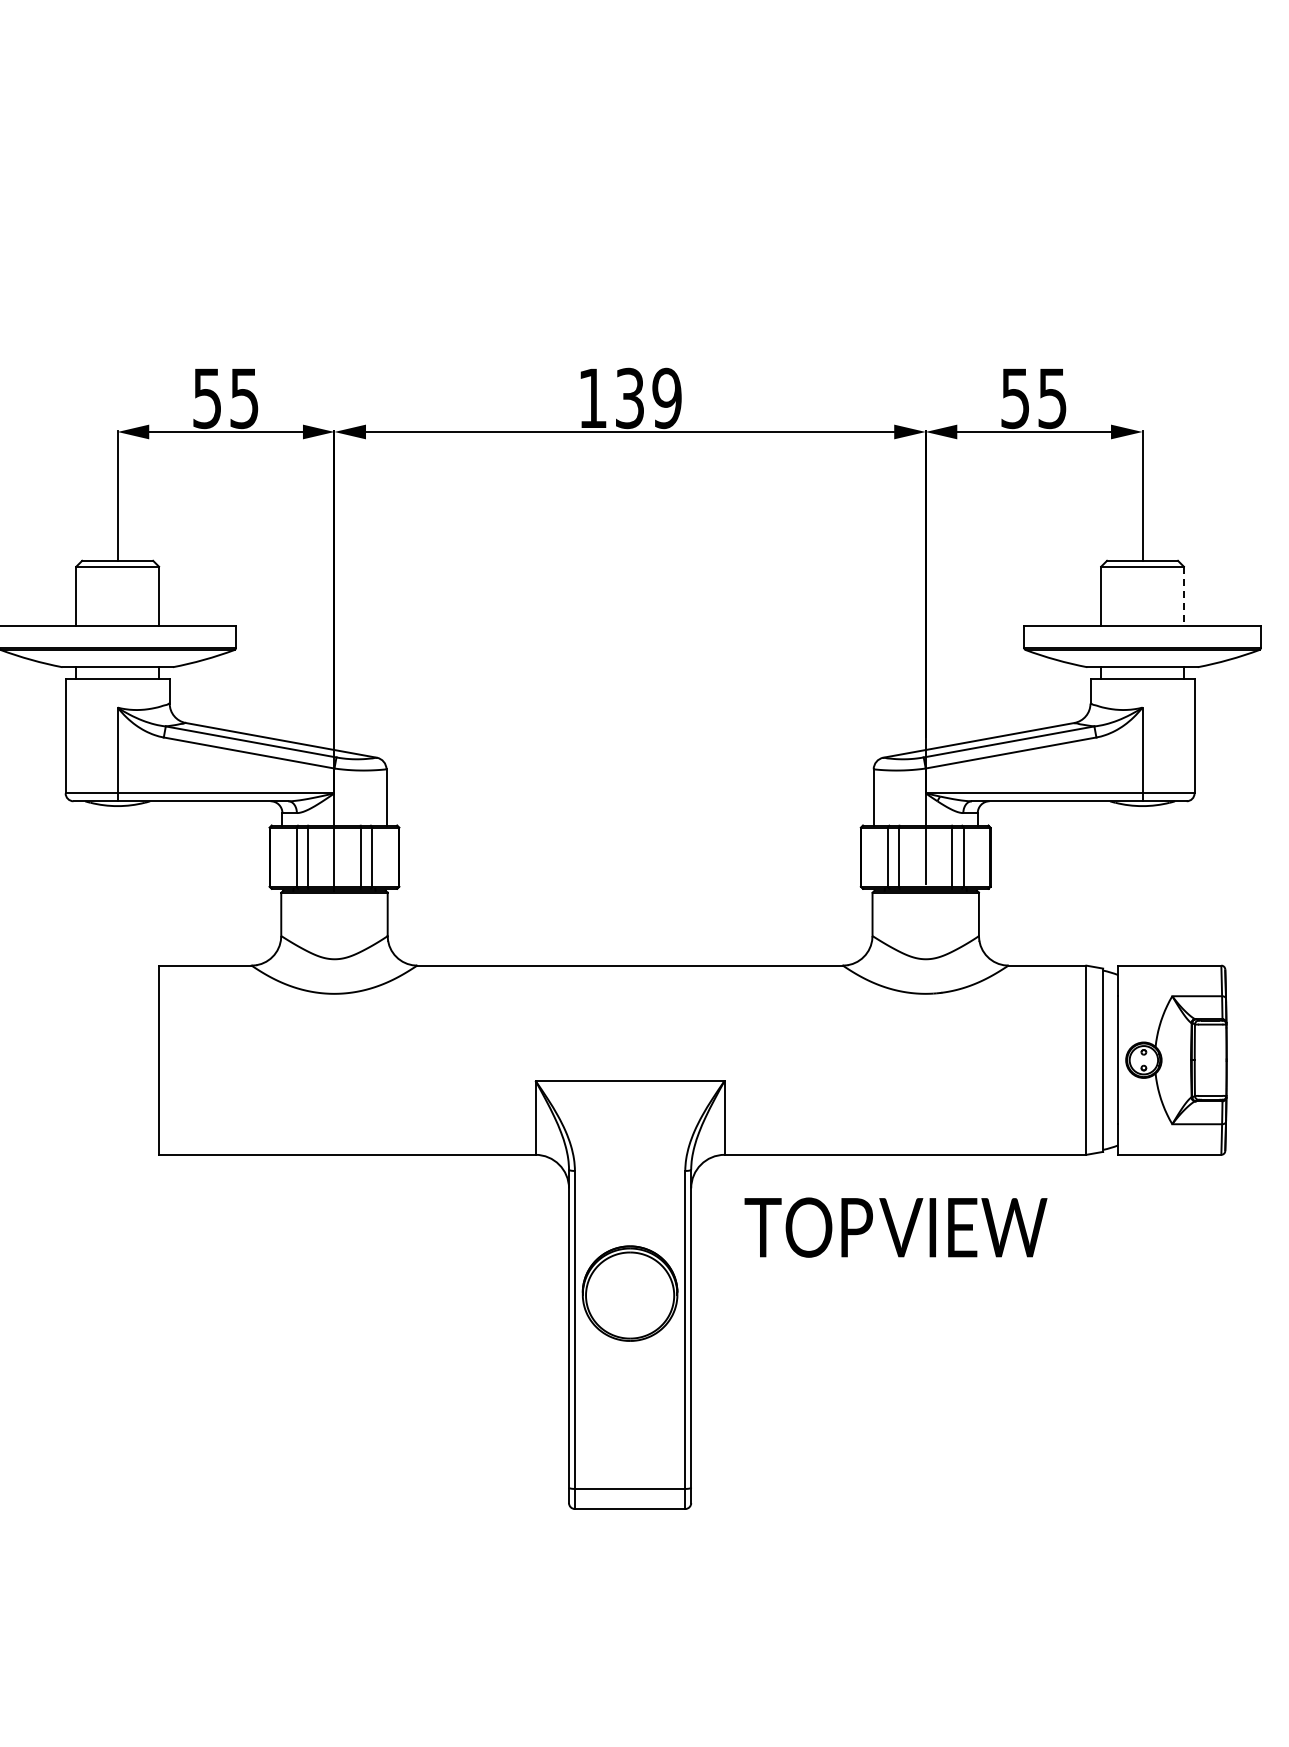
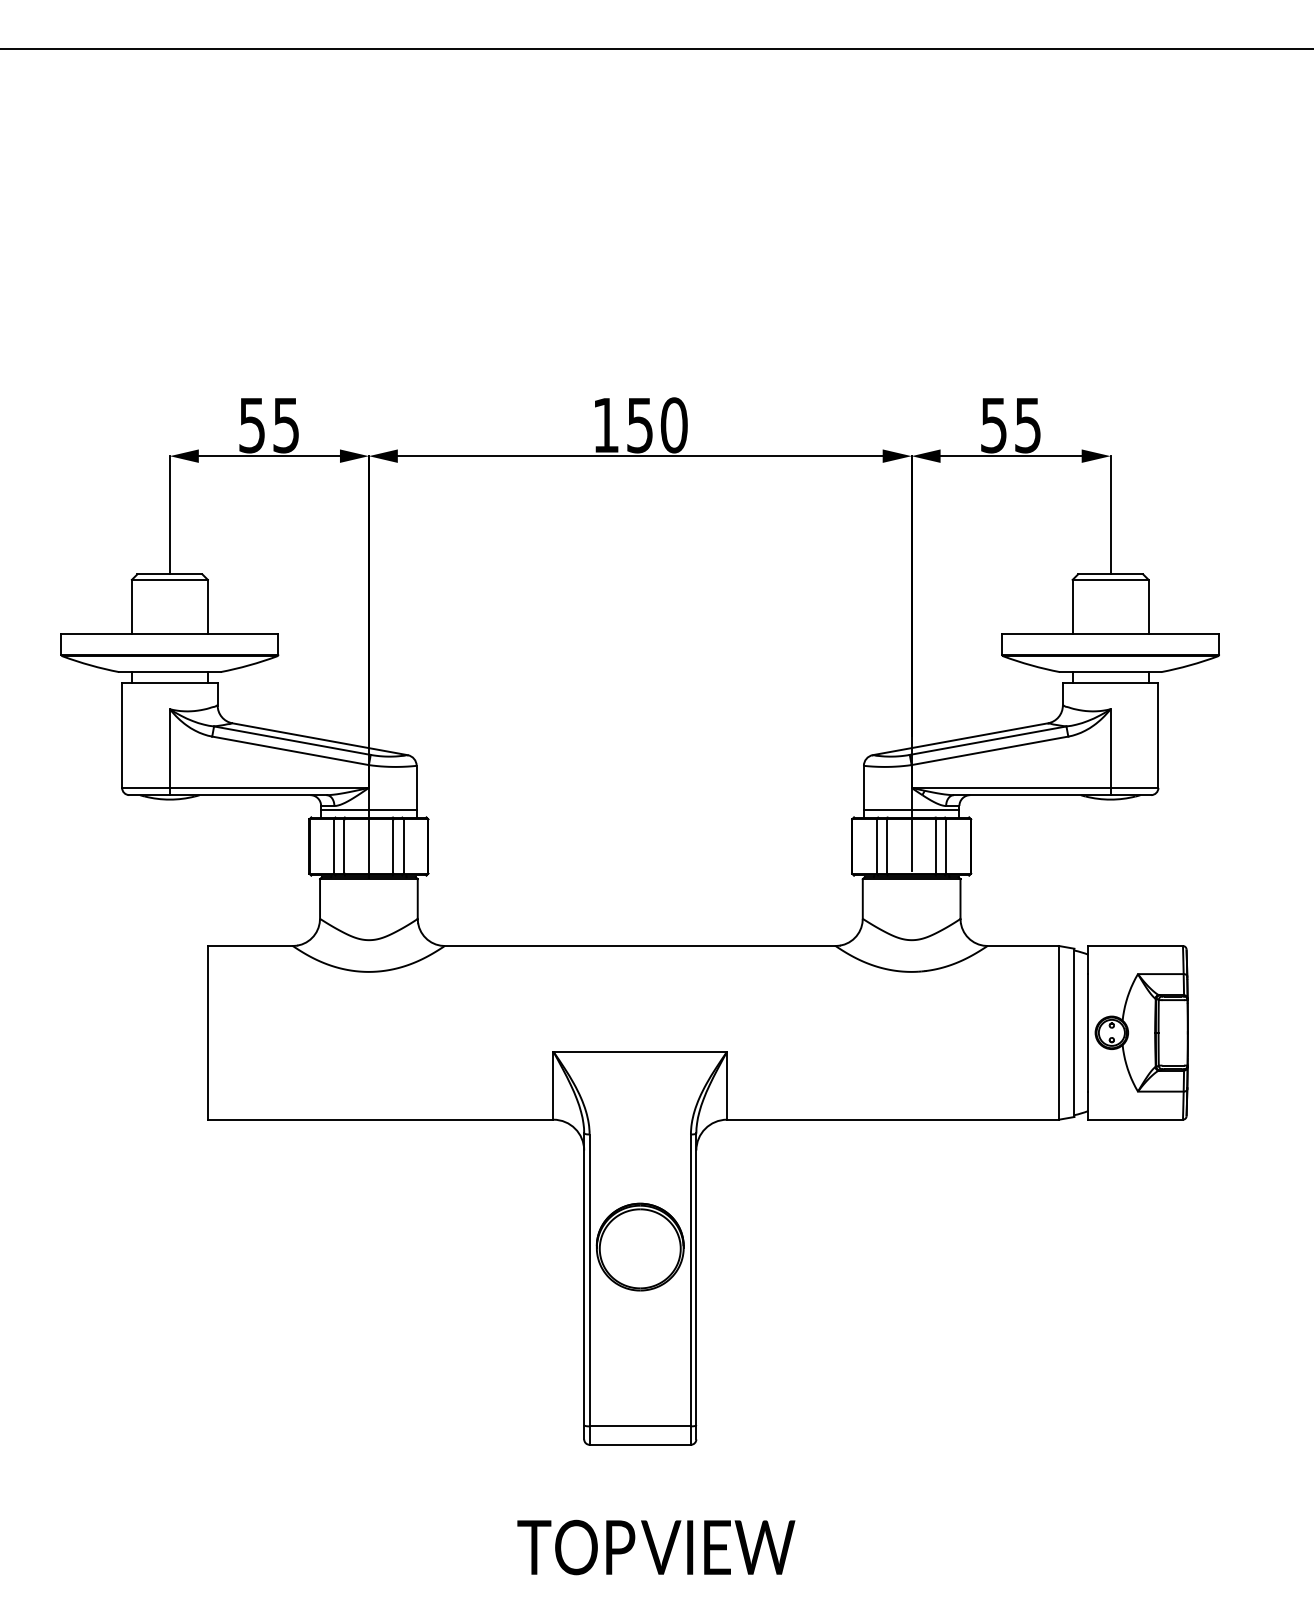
text: (648, 398) -> (657, 425), 139 -> 150
line: (1183, 596) -> (1148, 607), dashed -> solid
line: (334, 816) -> (368, 809), added
line: (925, 816) -> (911, 809), added
text: (896, 1227) -> (656, 1547), moved

